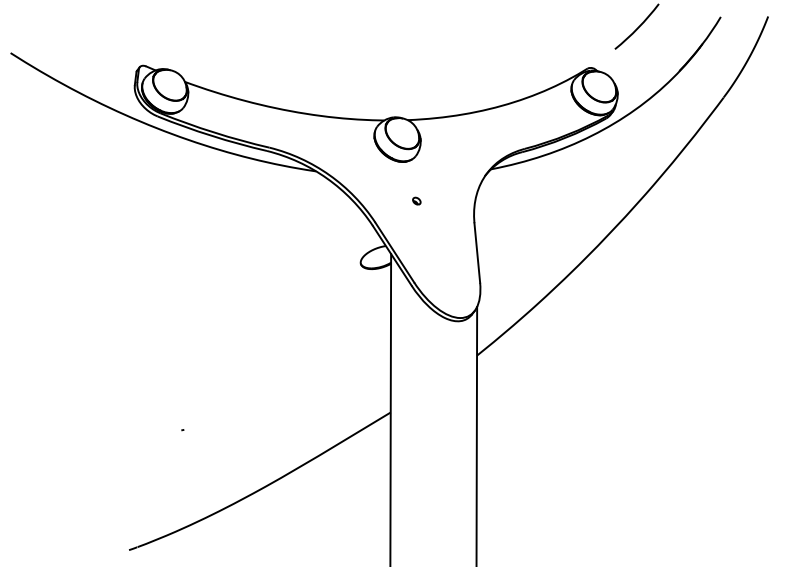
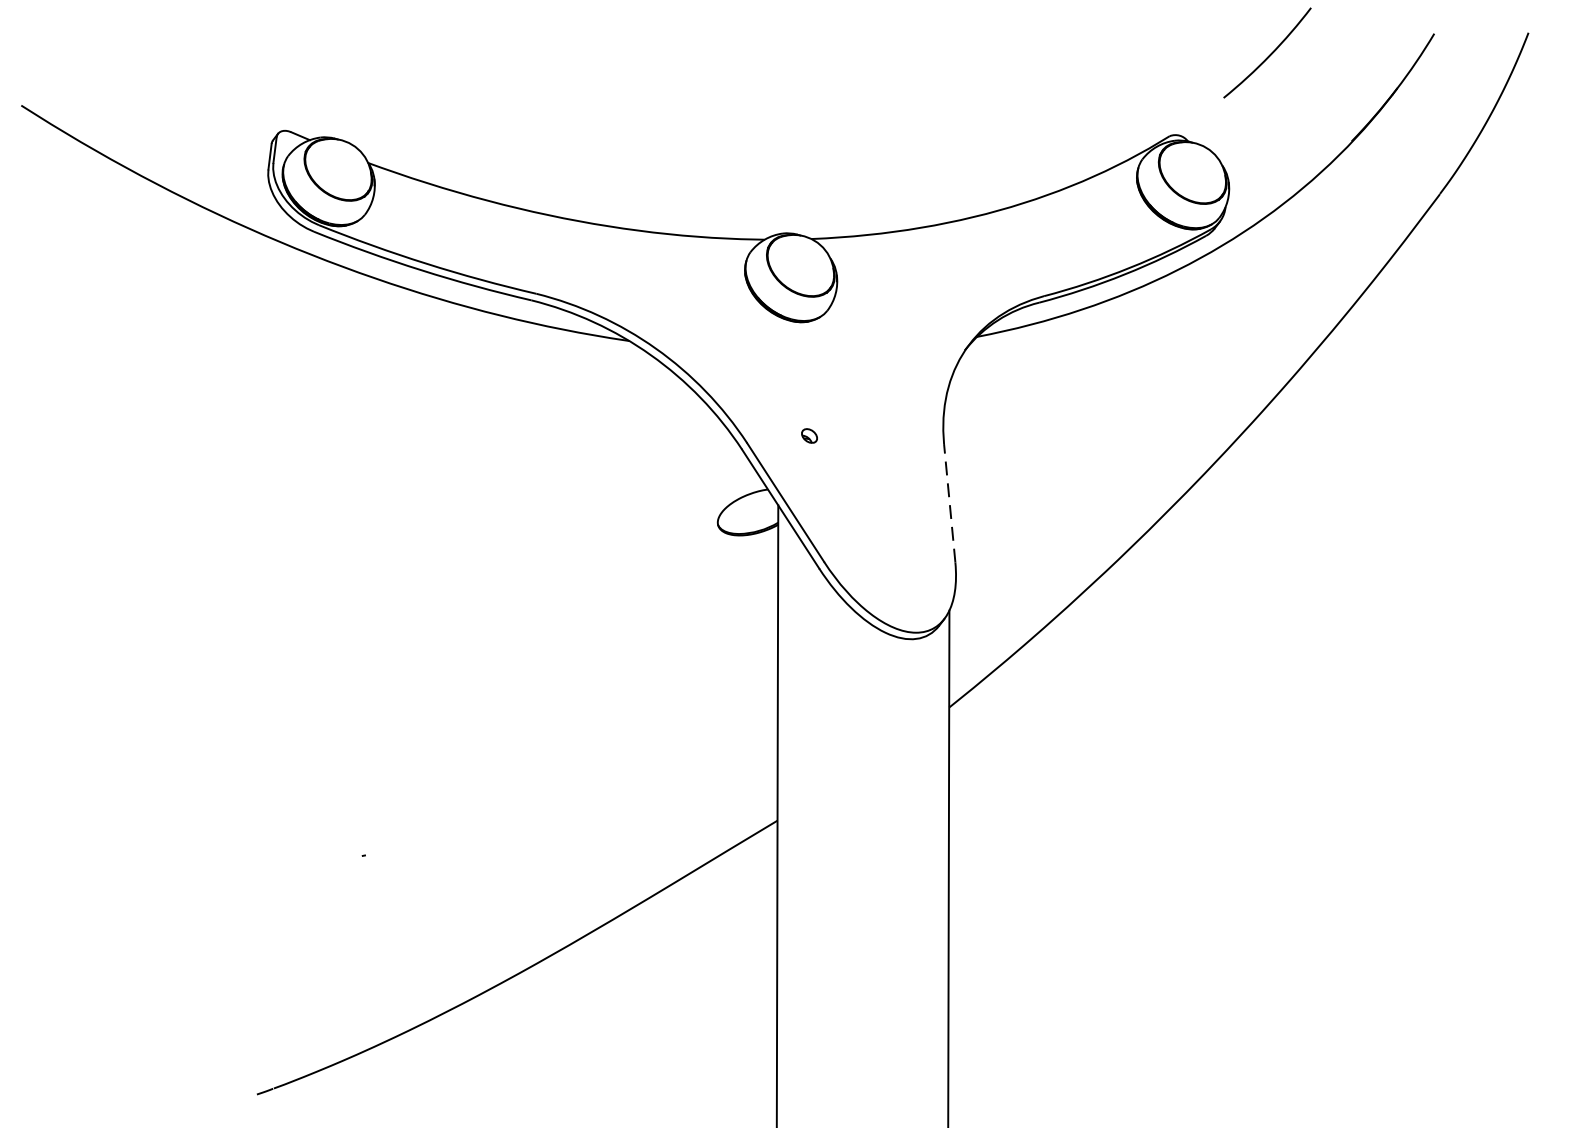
part: (416, 200) -> (808, 434), moved
line: (477, 252) -> (950, 502), solid -> dashed

